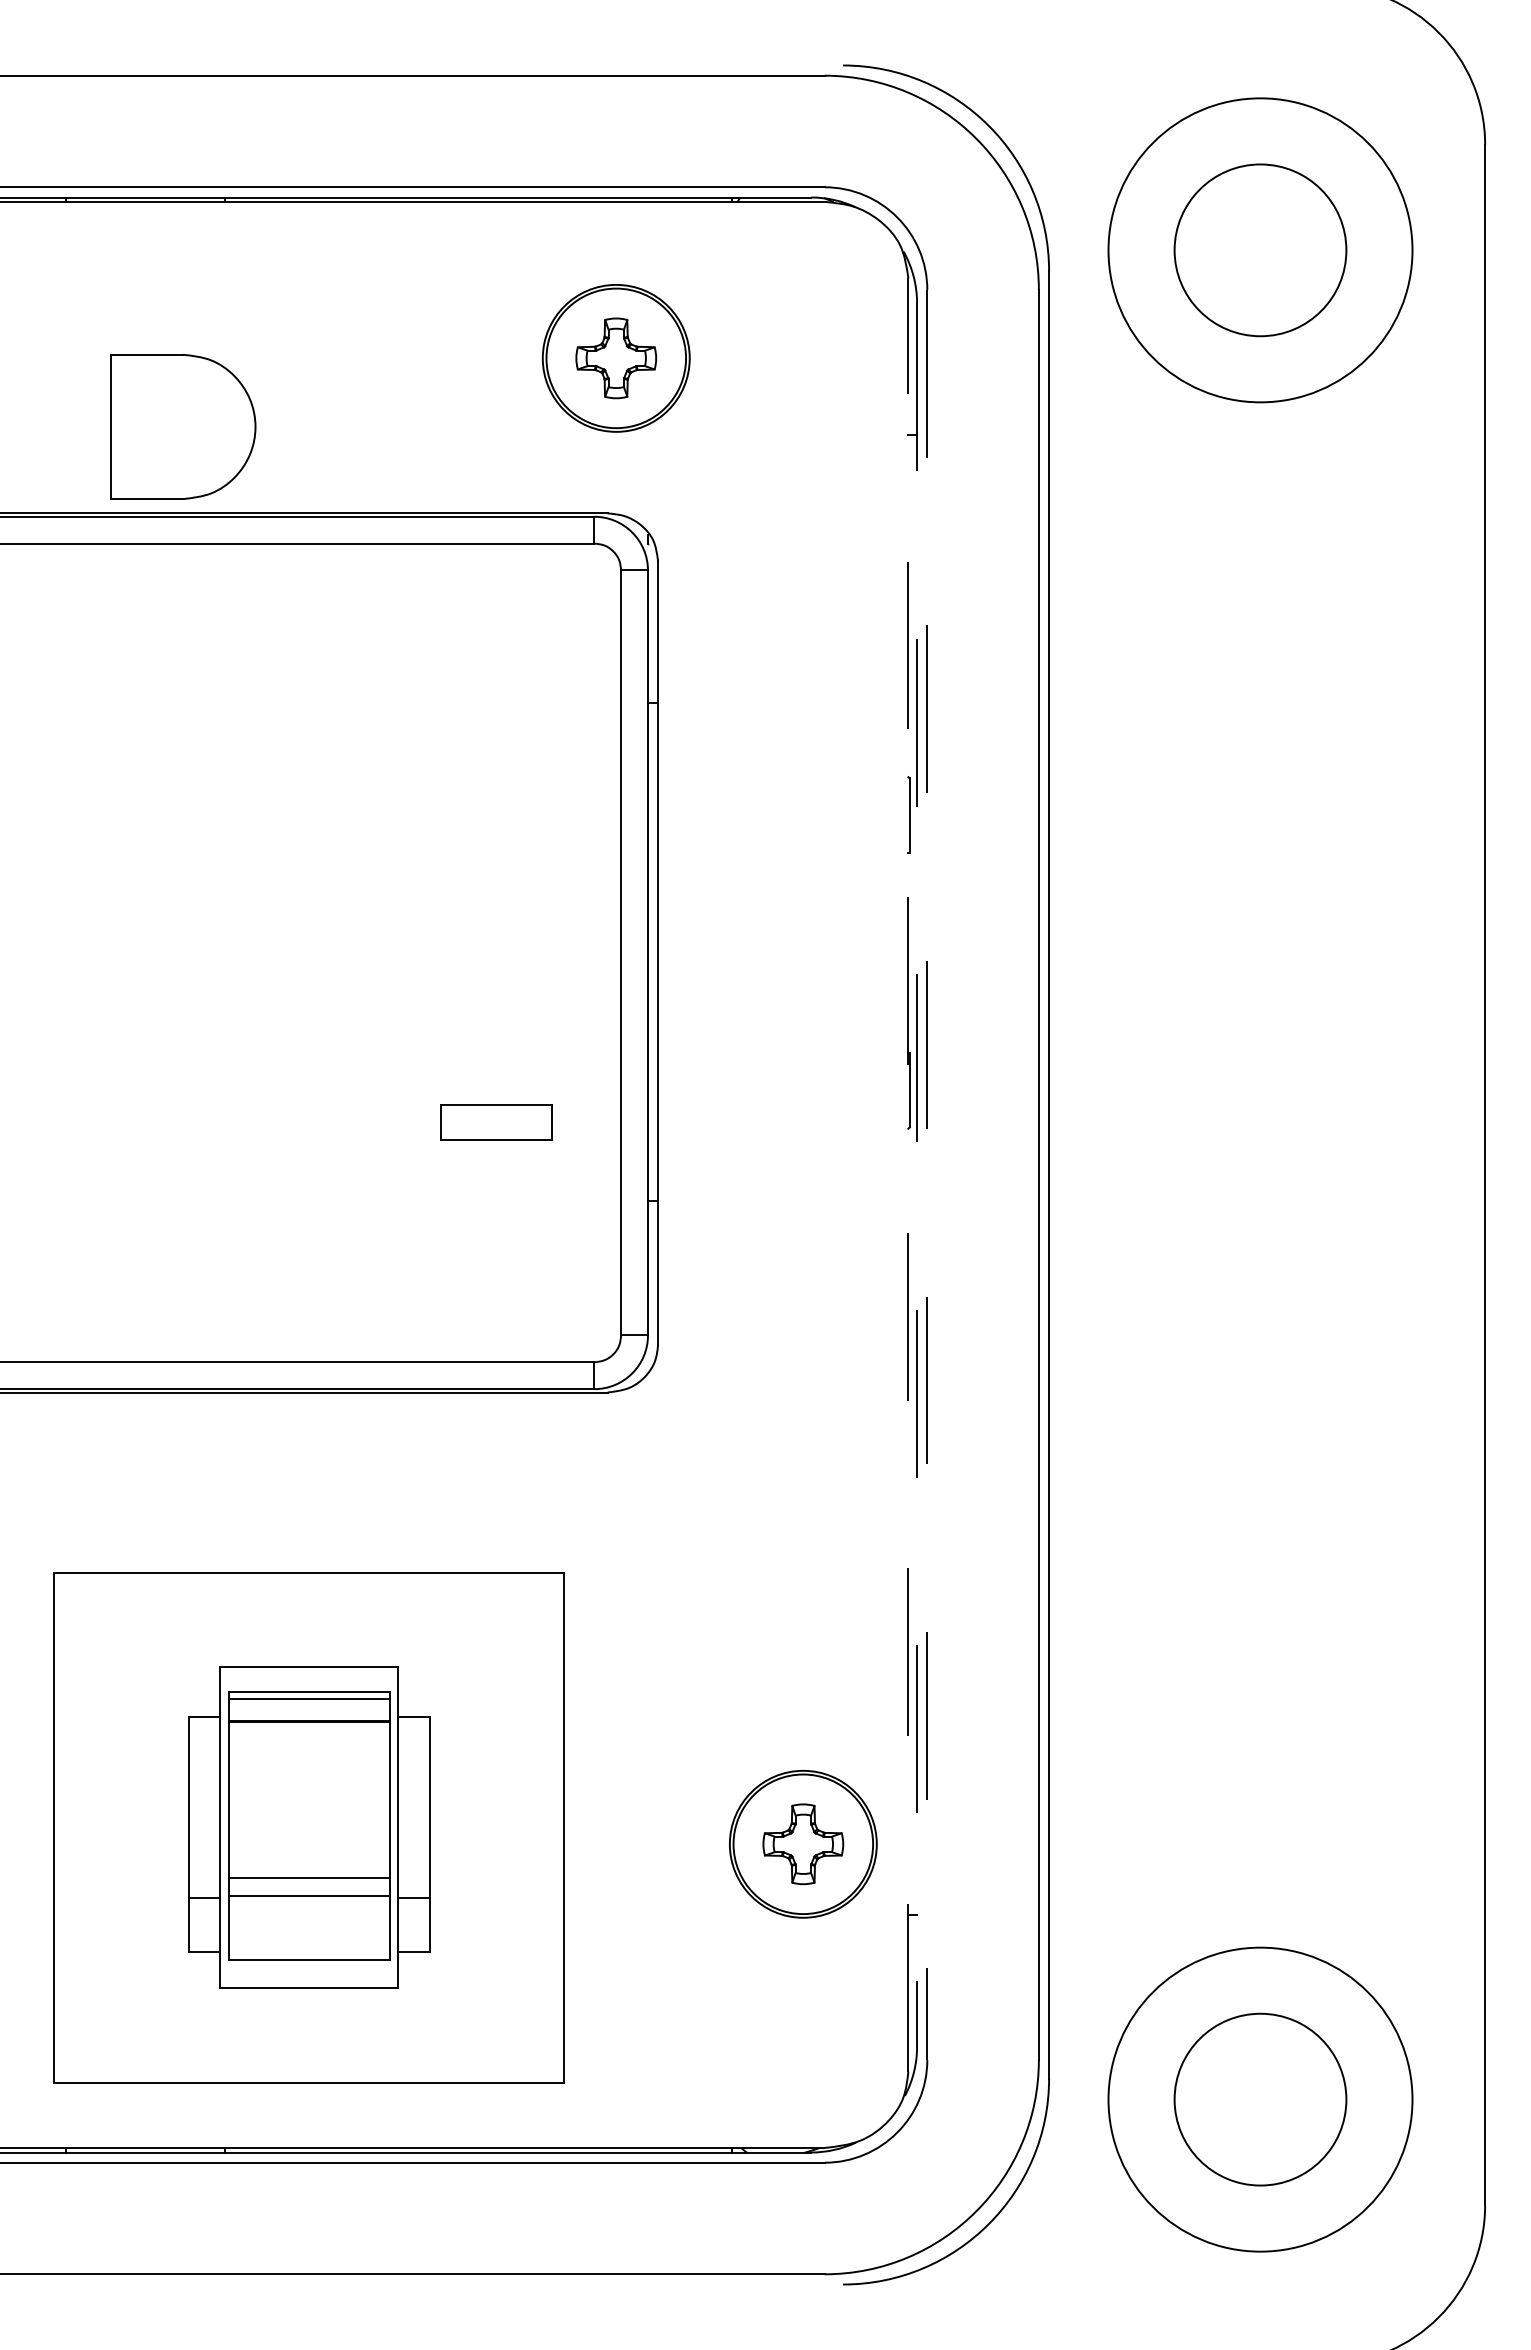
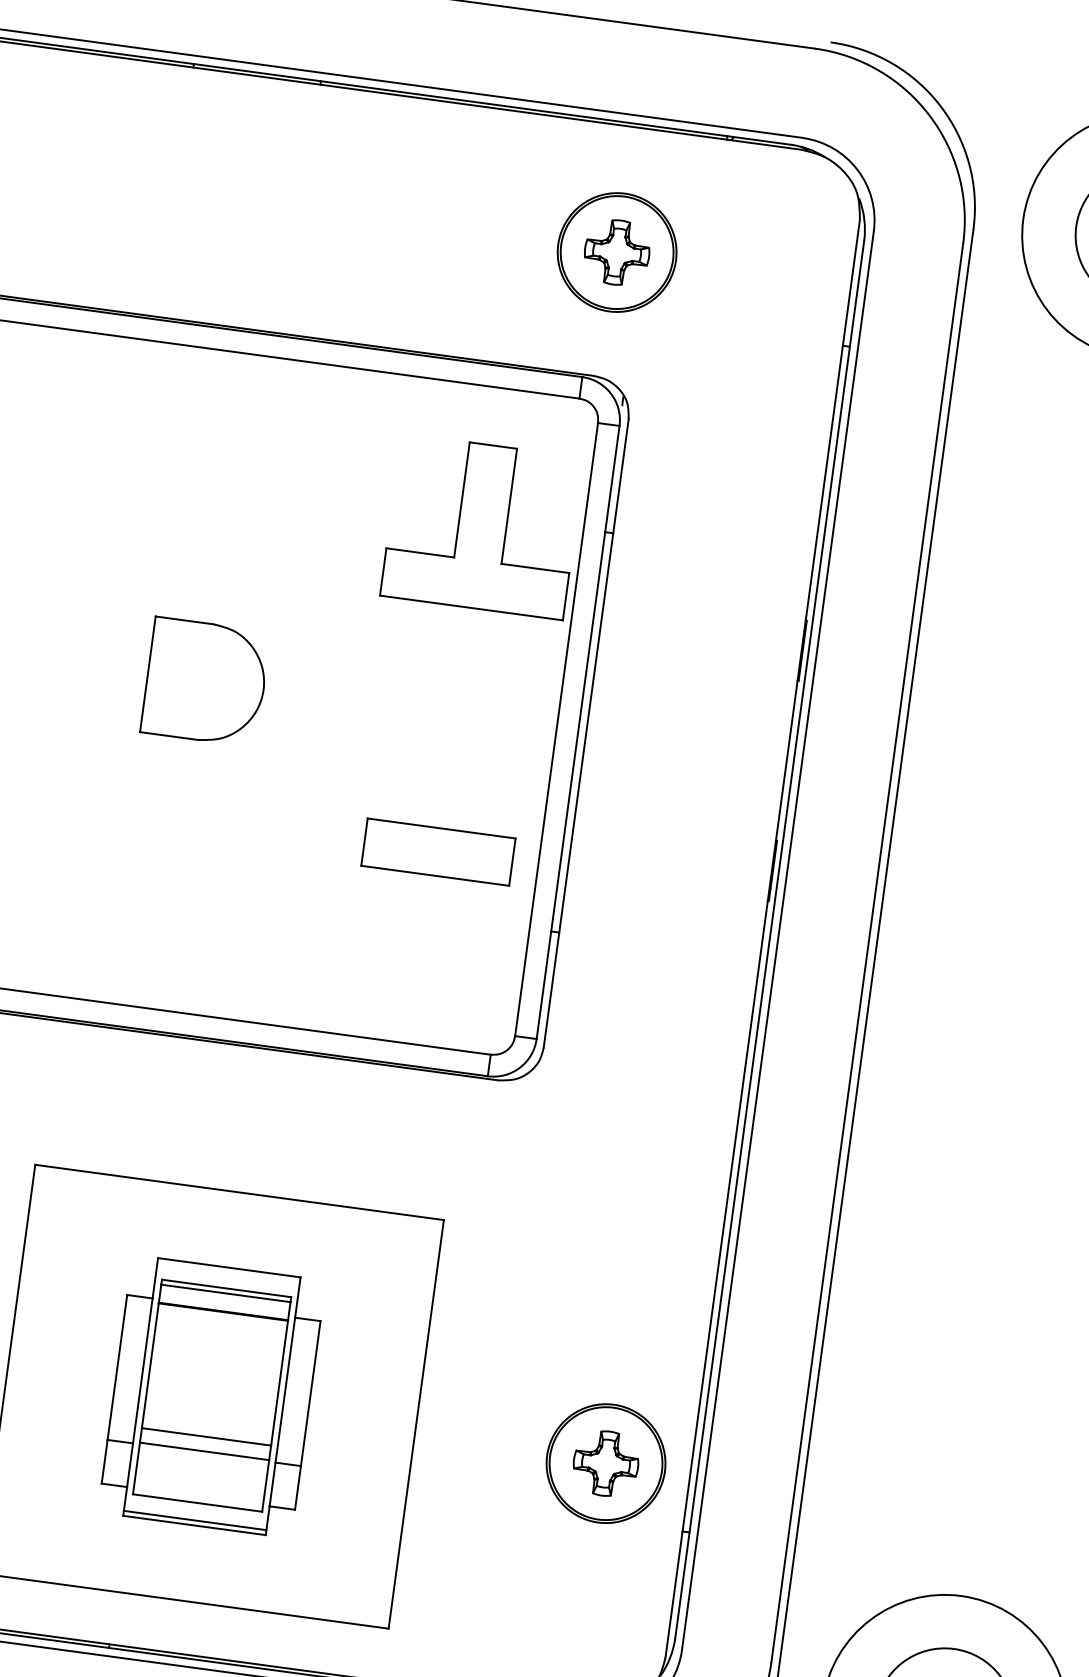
part: (183, 426) -> (205, 681), moved
part: (496, 716) -> (482, 526), added
part: (496, 1122) -> (438, 851), size x1.67
line: (908, 1174) -> (762, 938), dashed -> solid
line: (917, 1175) -> (769, 940), dashed -> solid
line: (927, 1175) -> (778, 941), dashed -> solid
line: (309, 1982) -> (195, 1520), added

